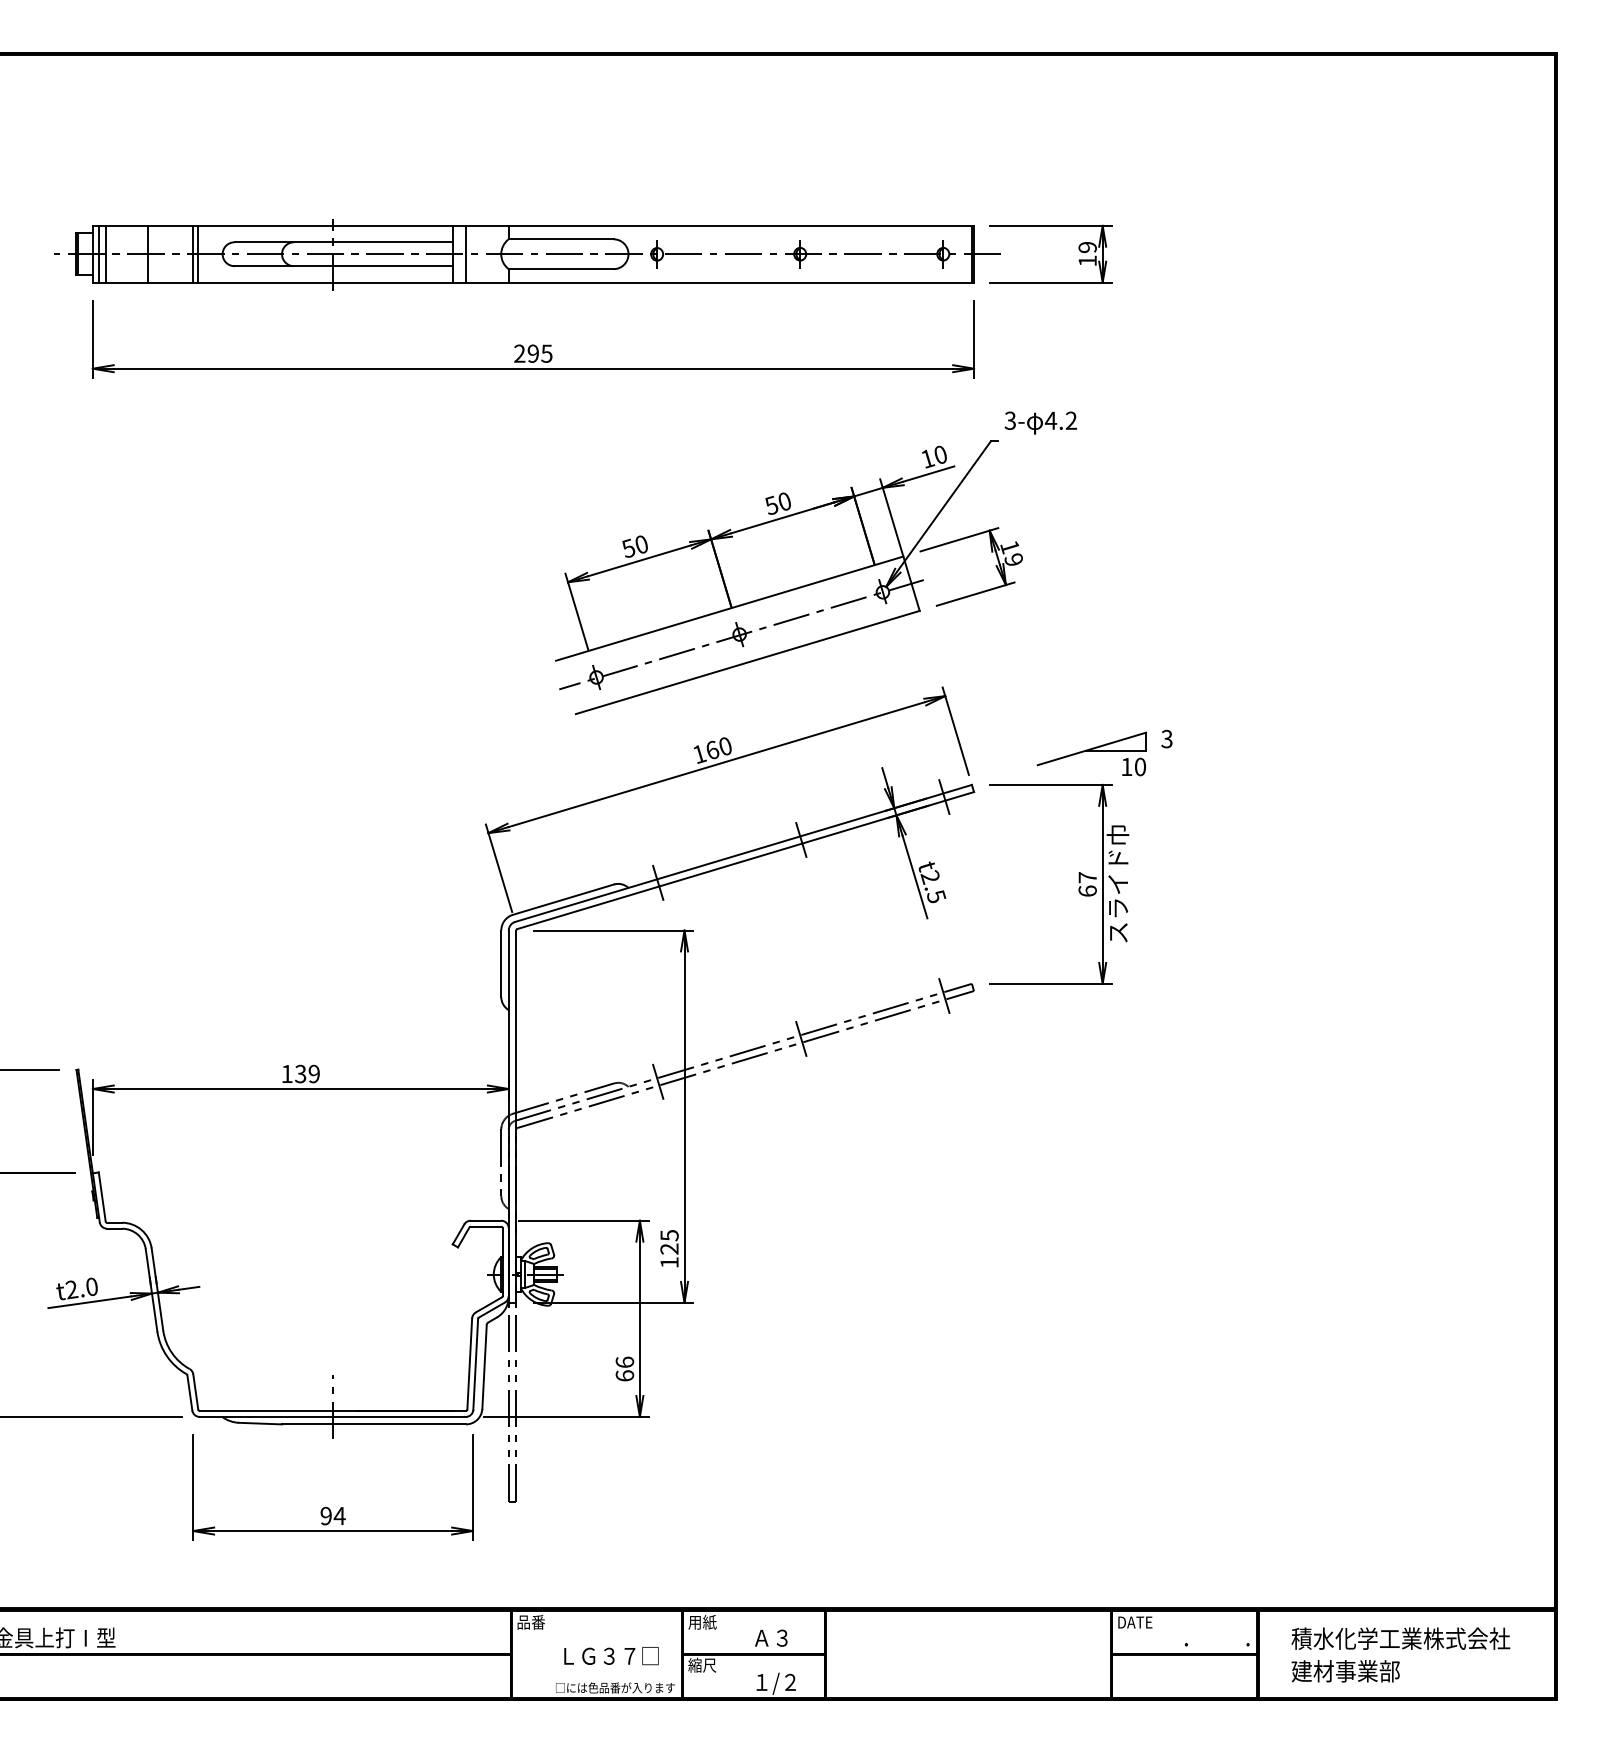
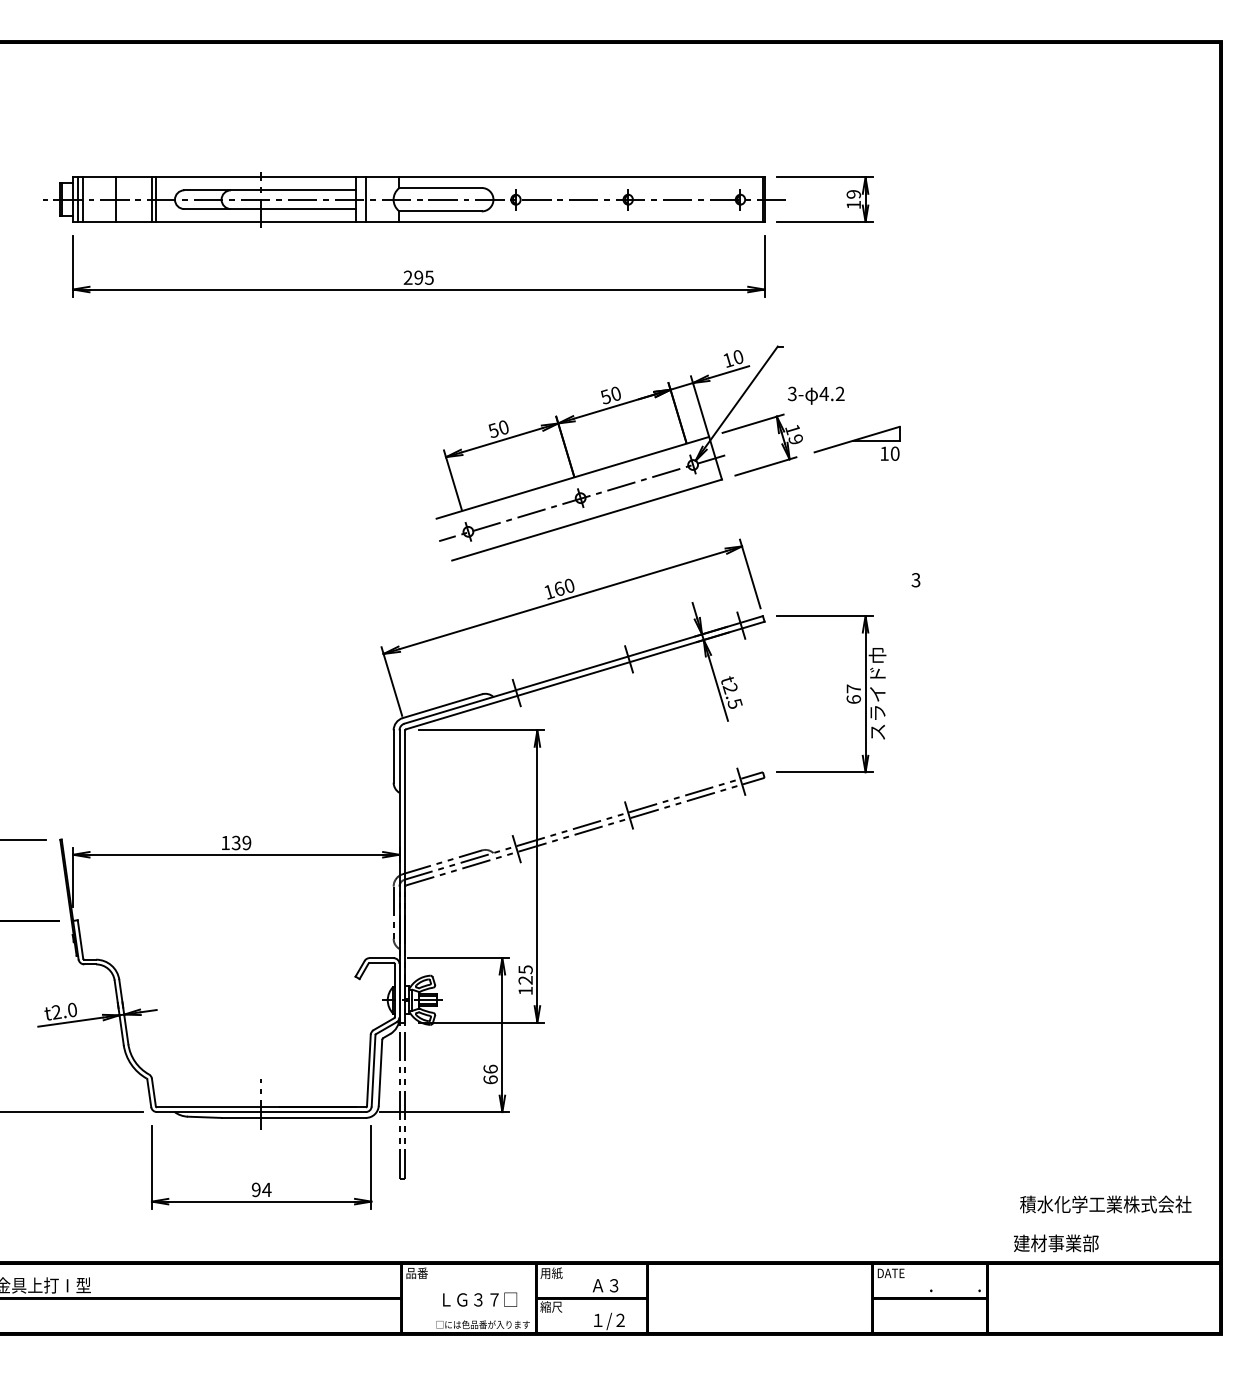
text: (1040, 422) -> (815, 395), moved
part: (1091, 753) -> (856, 443), moved
text: (1400, 1638) -> (1105, 1204), moved
text: (1345, 1671) -> (1056, 1243), moved

